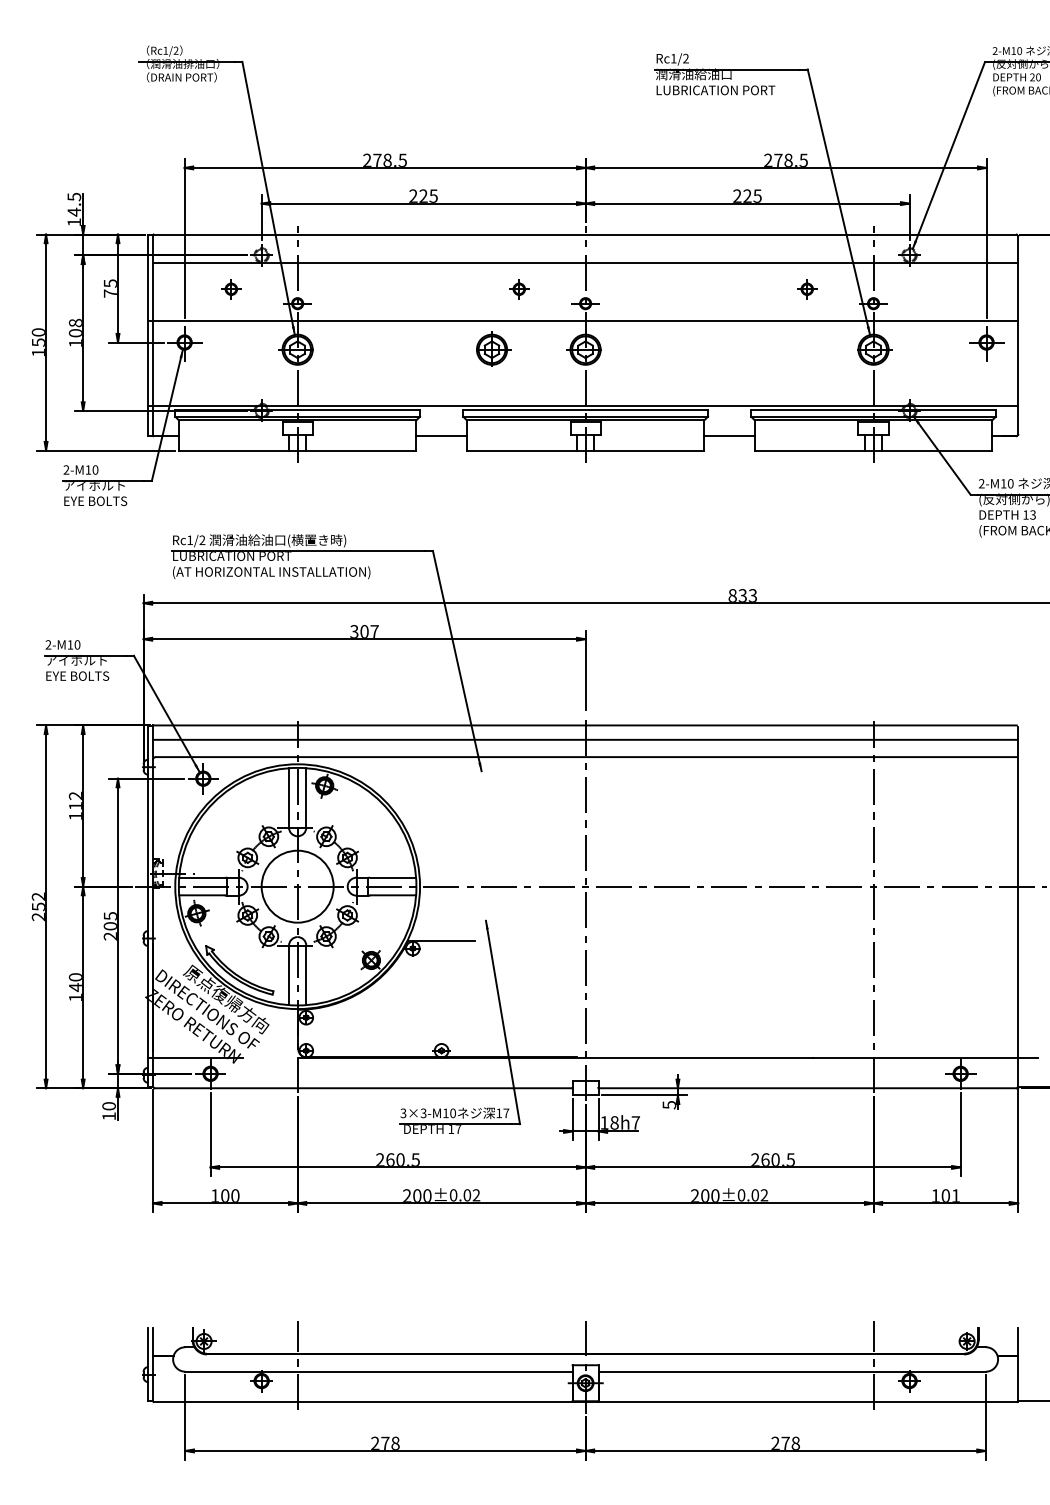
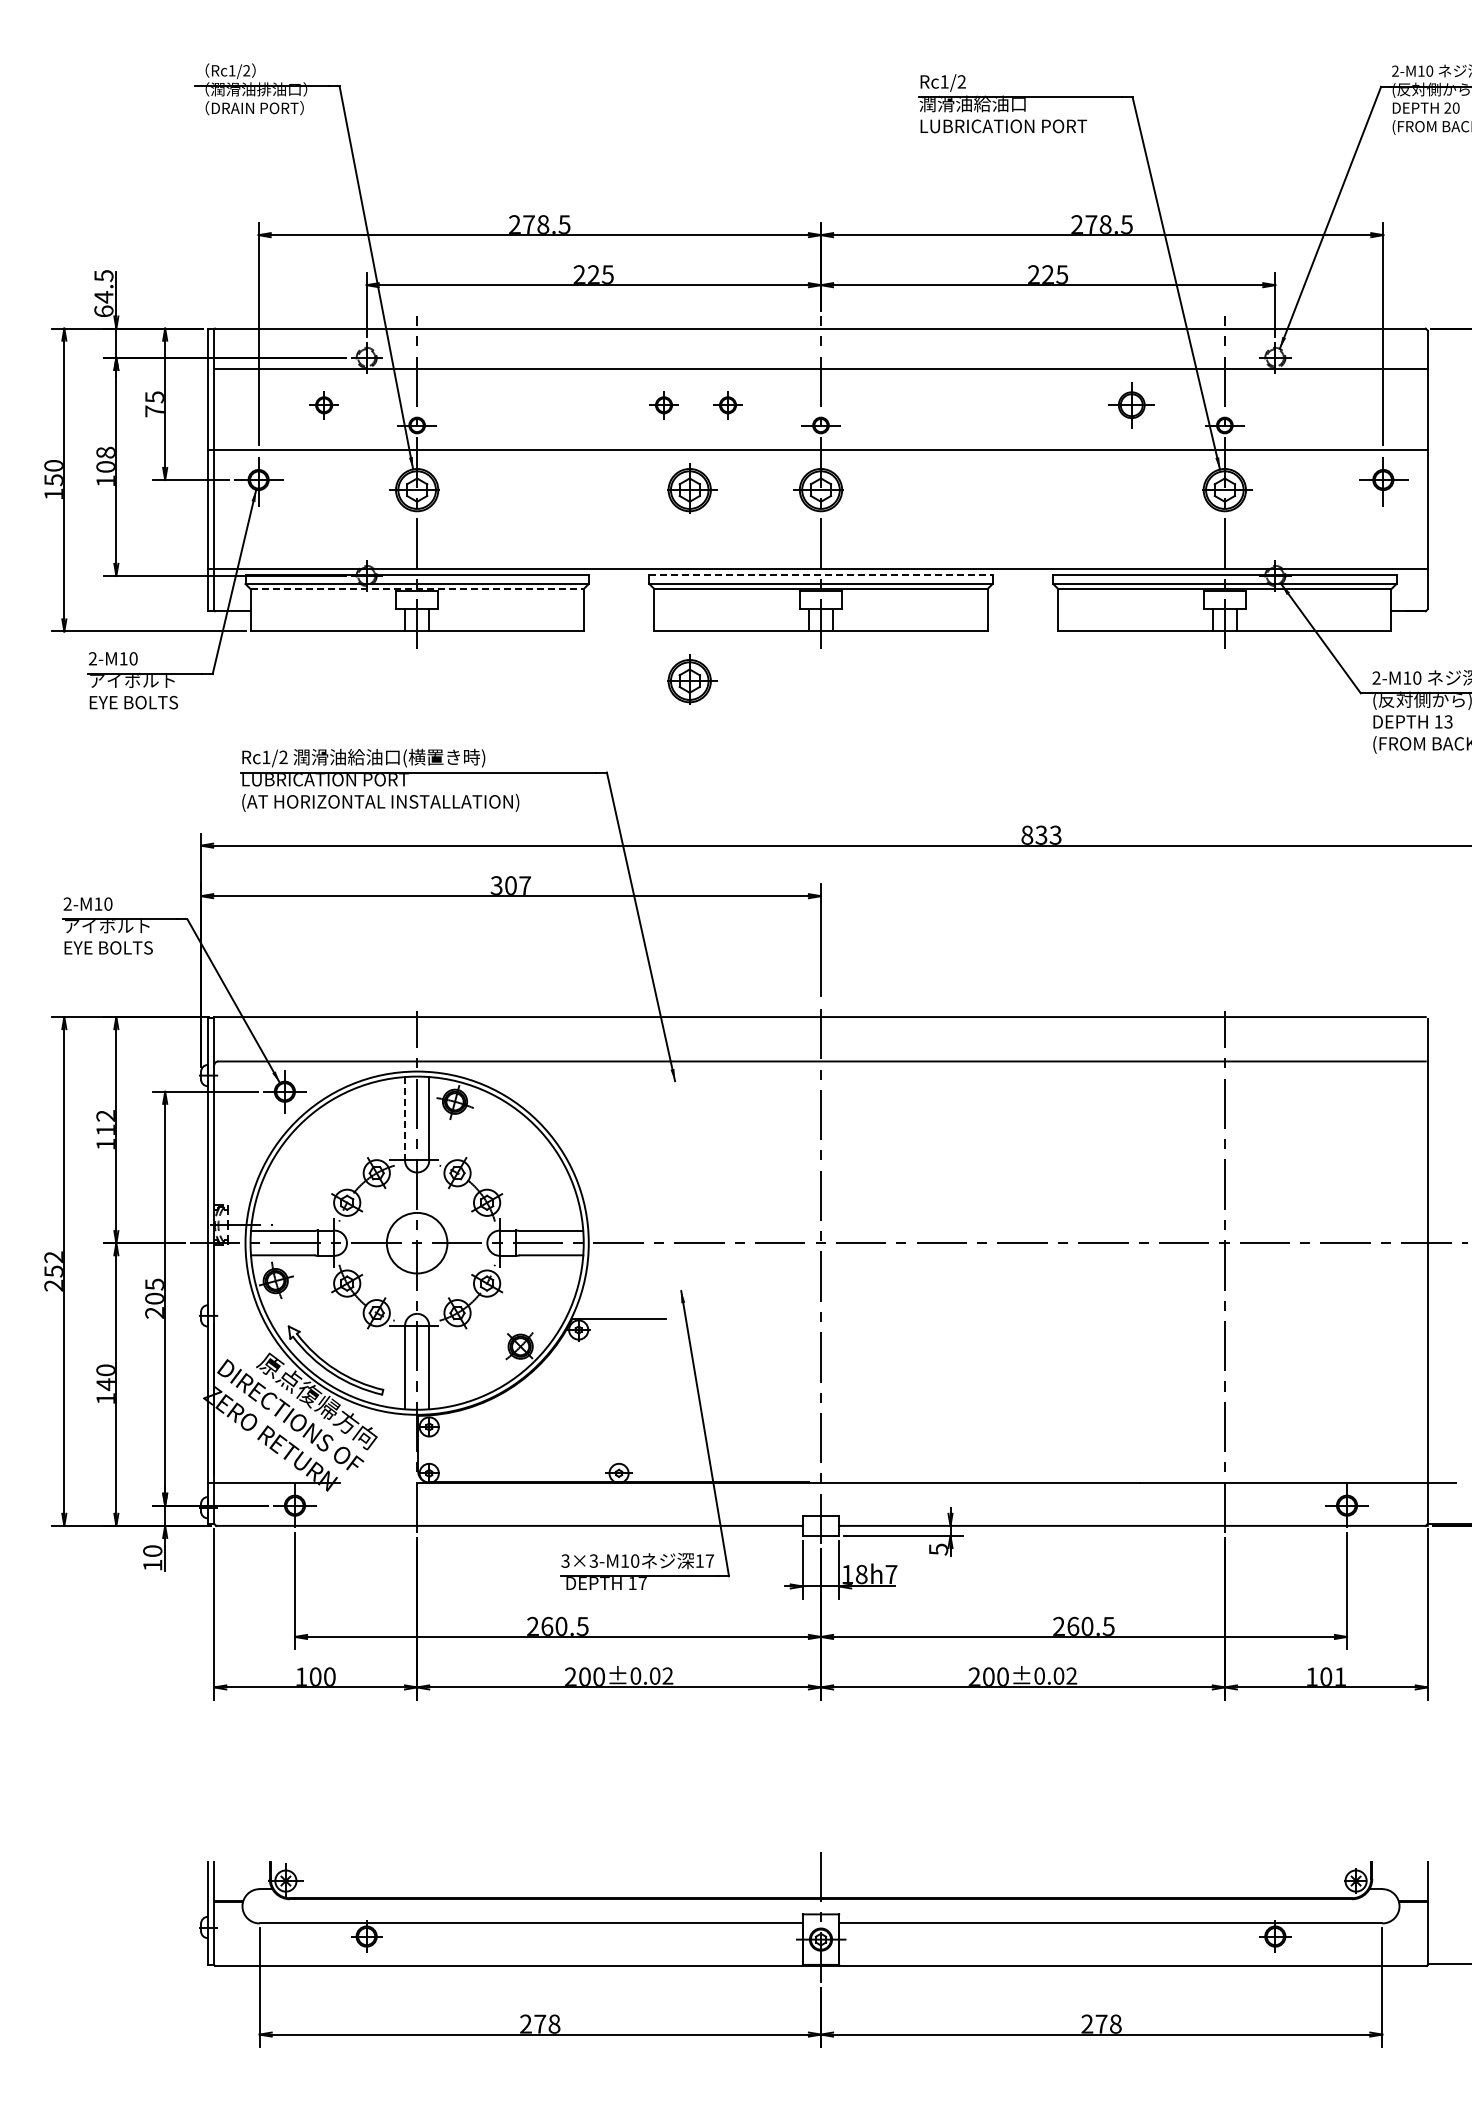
text: (74, 222) -> (103, 311), 14.5 -> 64.5
part: (473, 289) -> (663, 405), added
part: (806, 289) -> (1131, 405), size x1.6
line: (585, 409) -> (821, 574), solid -> dashed
line: (297, 420) -> (417, 589), solid -> dashed
line: (441, 436) -> (618, 611), removed
line: (729, 436) -> (1022, 611), removed
part: (493, 484) -> (692, 679), added
line: (584, 740) -> (819, 1037), removed
line: (289, 797) -> (405, 1118), solid -> dashed
circle: (297, 886) -> (416, 1242), size x0.6
line: (297, 1365) -> (417, 1914), removed
line: (873, 1365) -> (1224, 1914), removed

